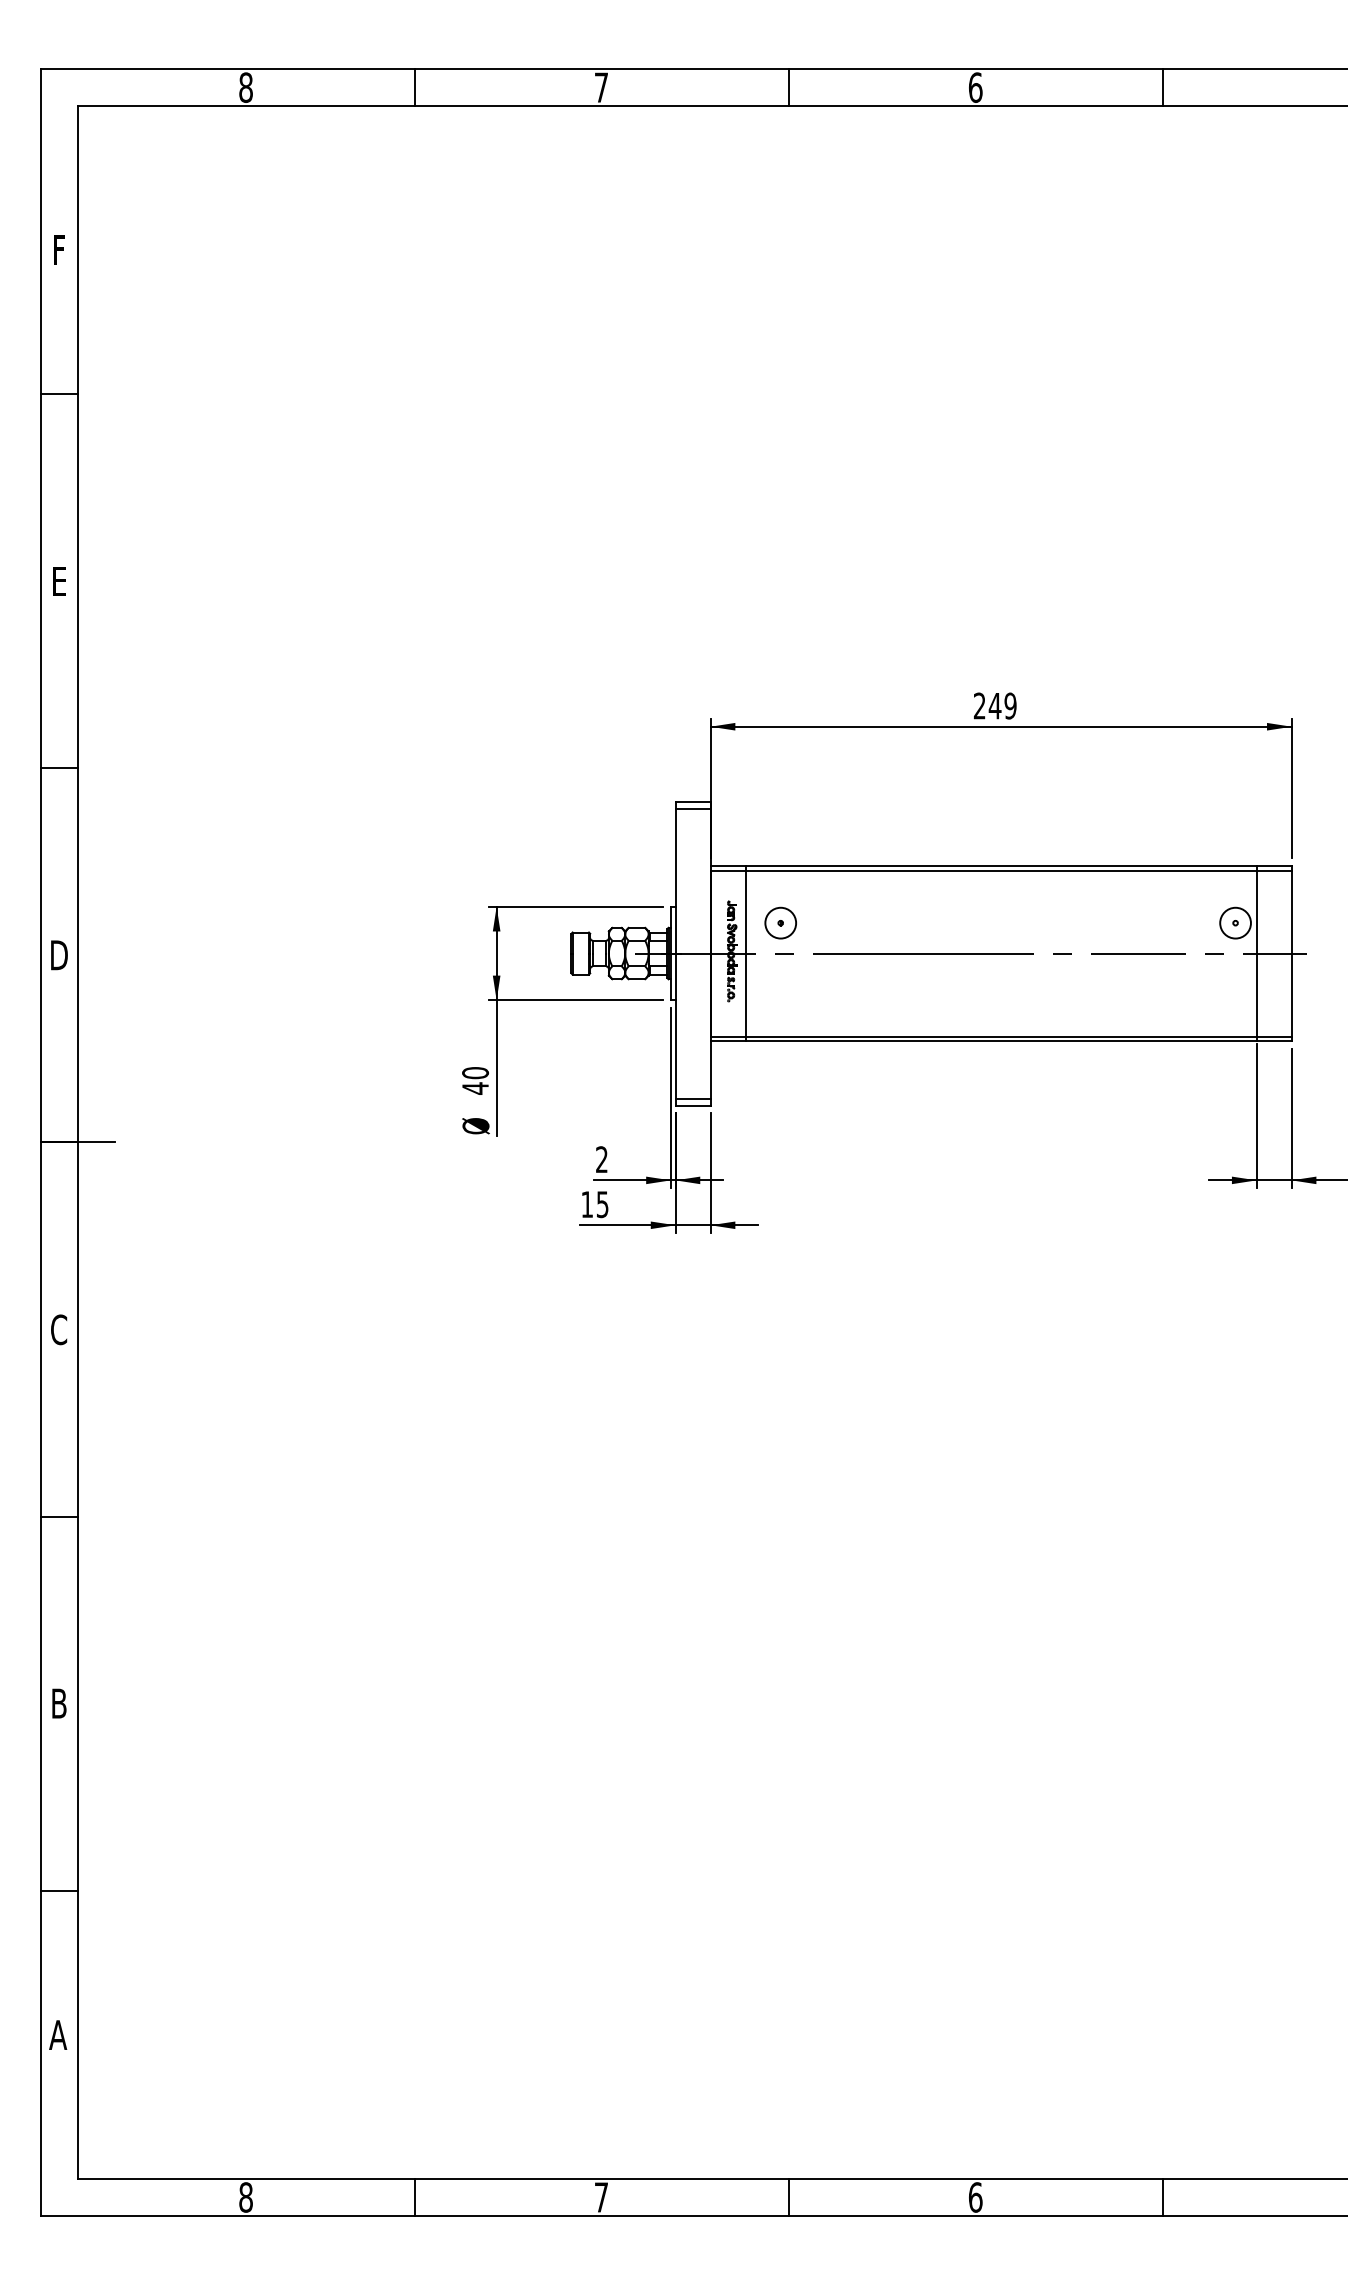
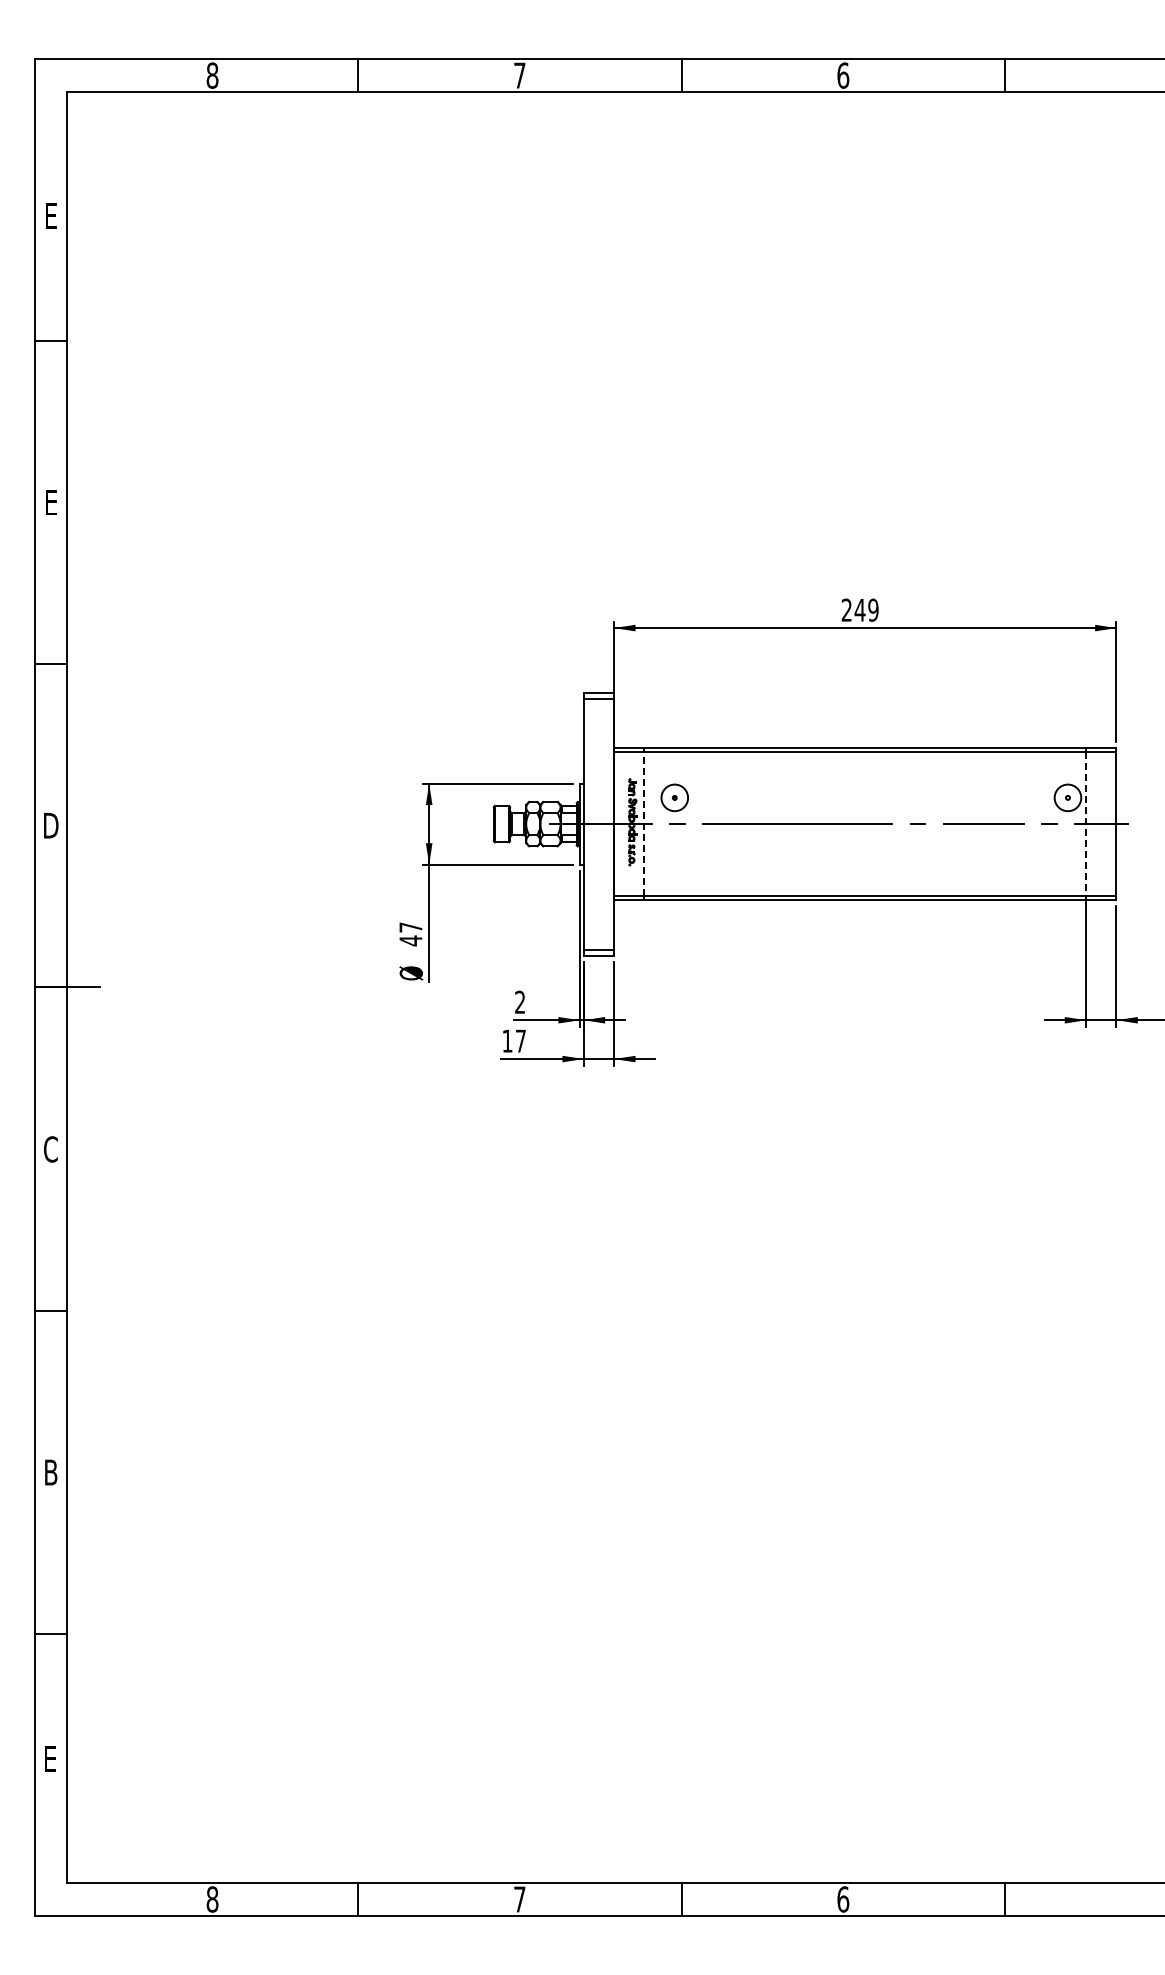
text: (60, 249) -> (52, 215), F -> E
line: (745, 953) -> (644, 824), solid -> dashed
line: (1257, 953) -> (1086, 824), solid -> dashed
text: (475, 1073) -> (410, 927), 40 -> 47
text: (602, 1203) -> (520, 1040), 15 -> 17
text: (57, 2034) -> (49, 1758), A -> E

